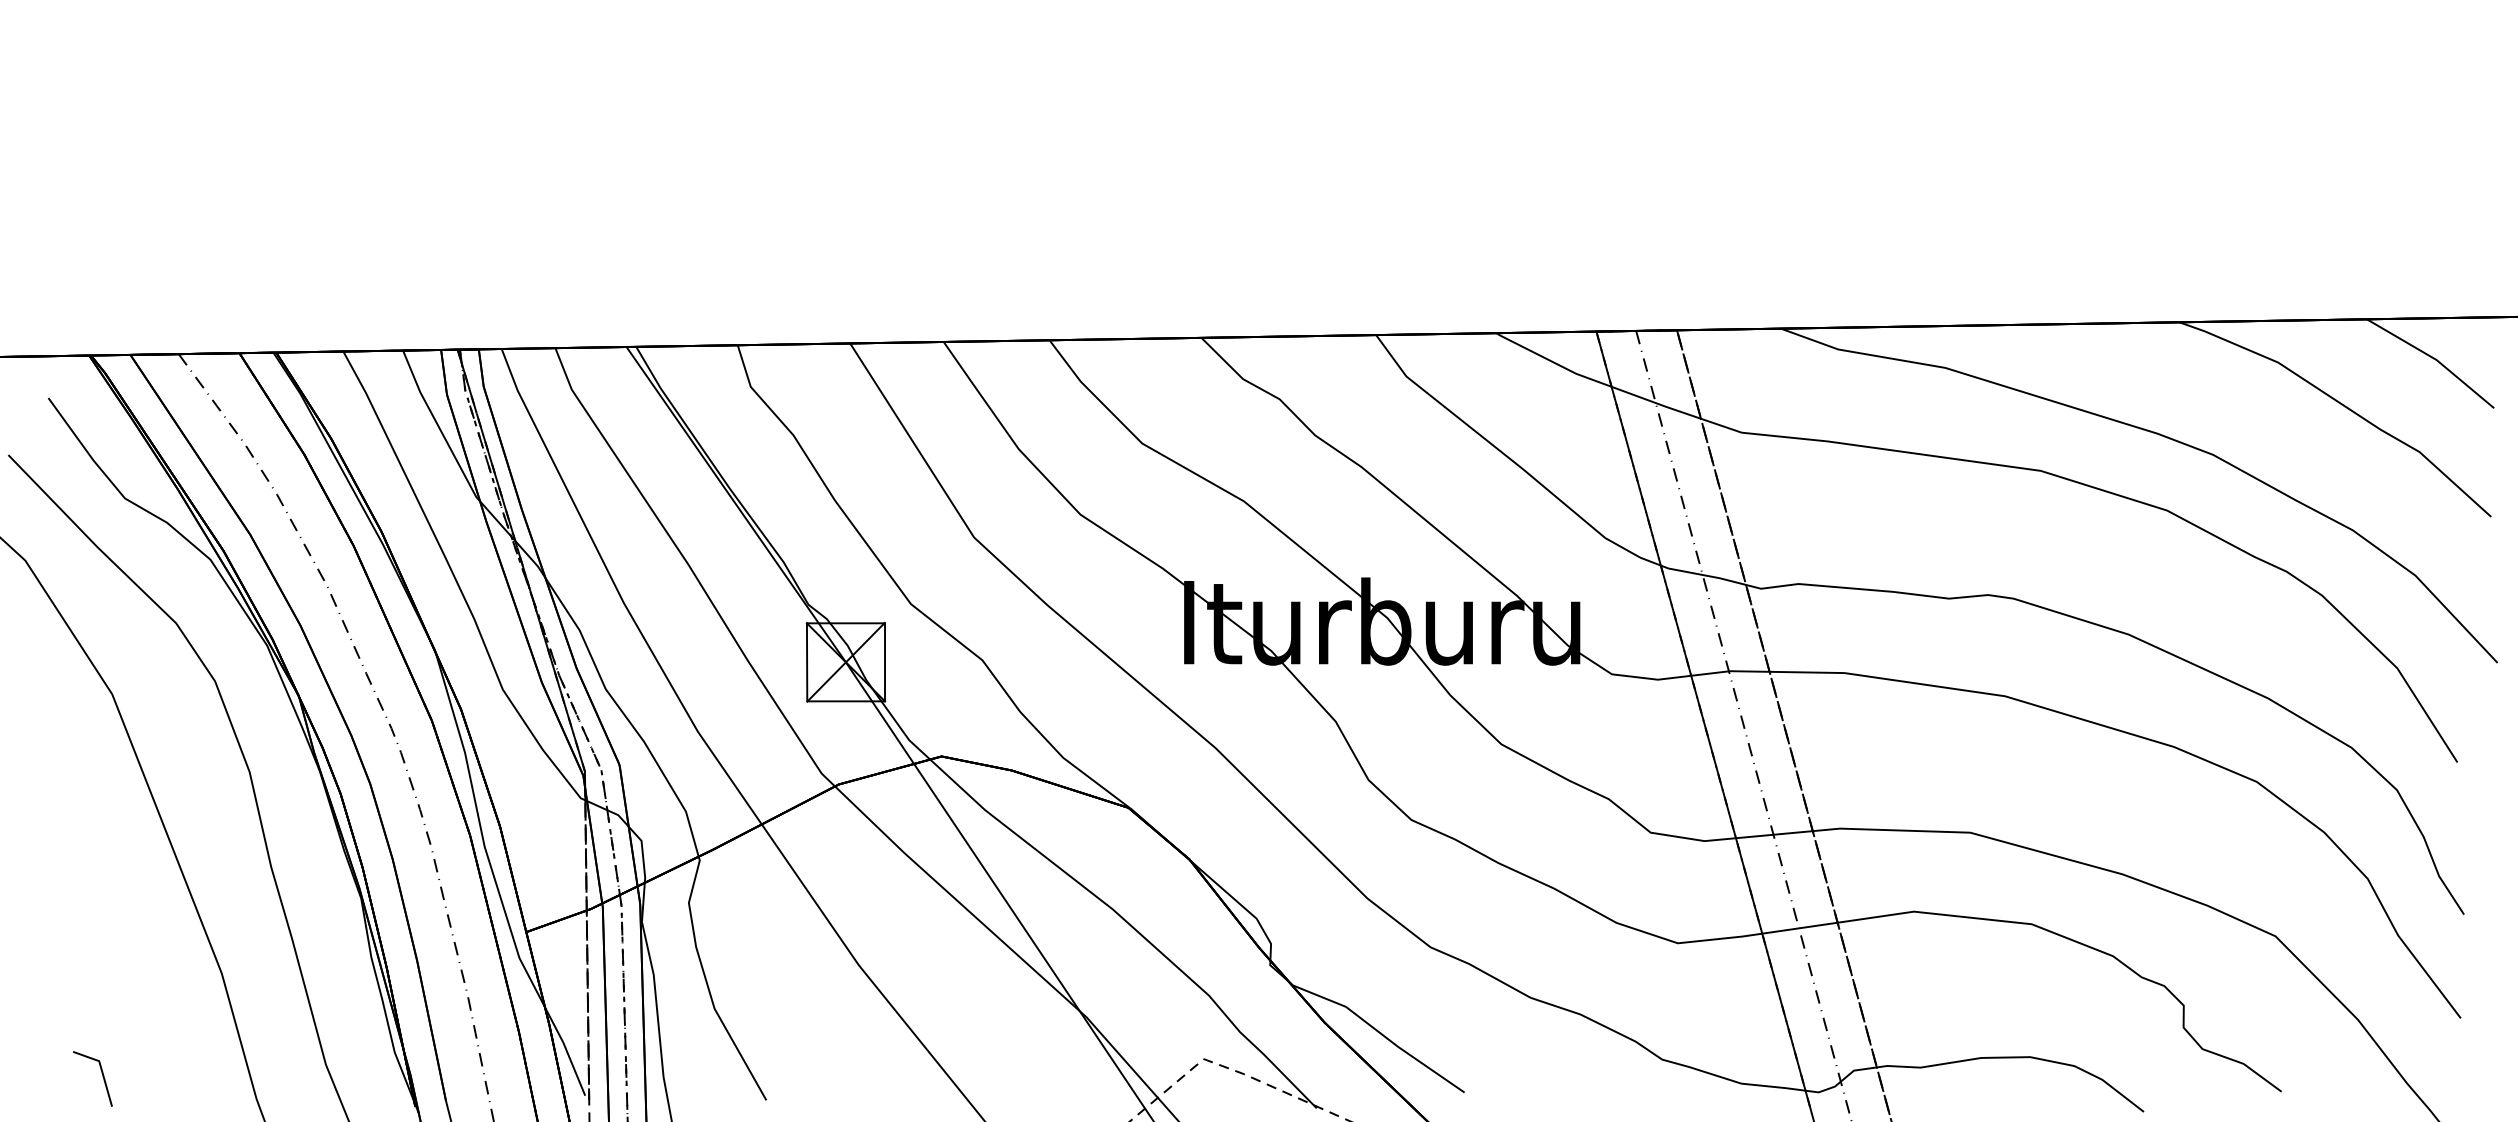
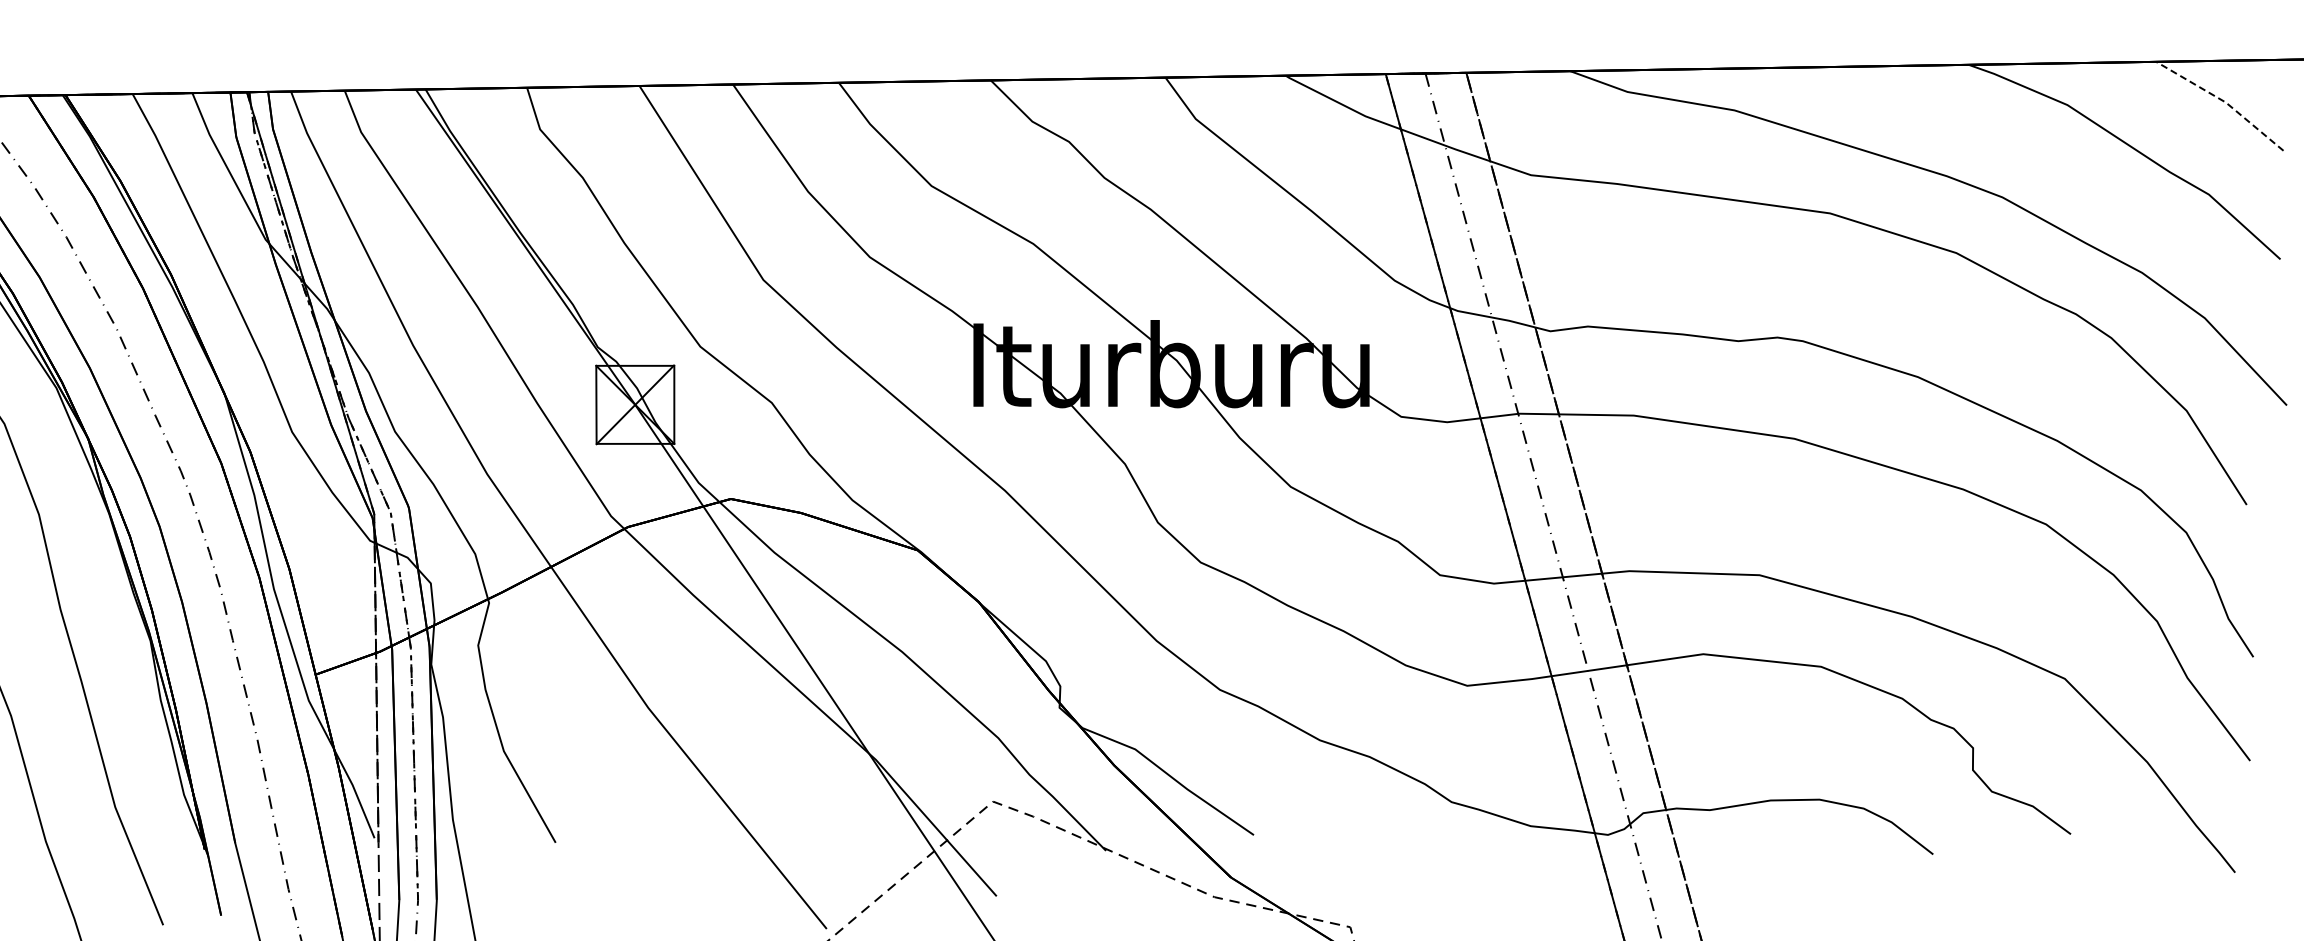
line: (2434, 359) -> (2223, 102), solid -> dashed

